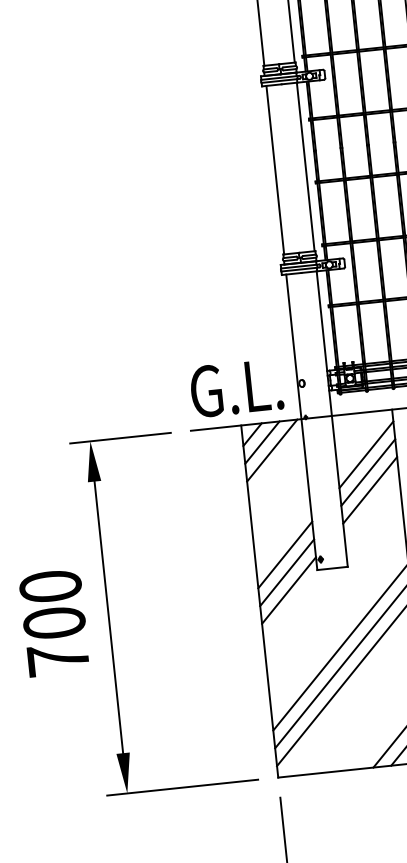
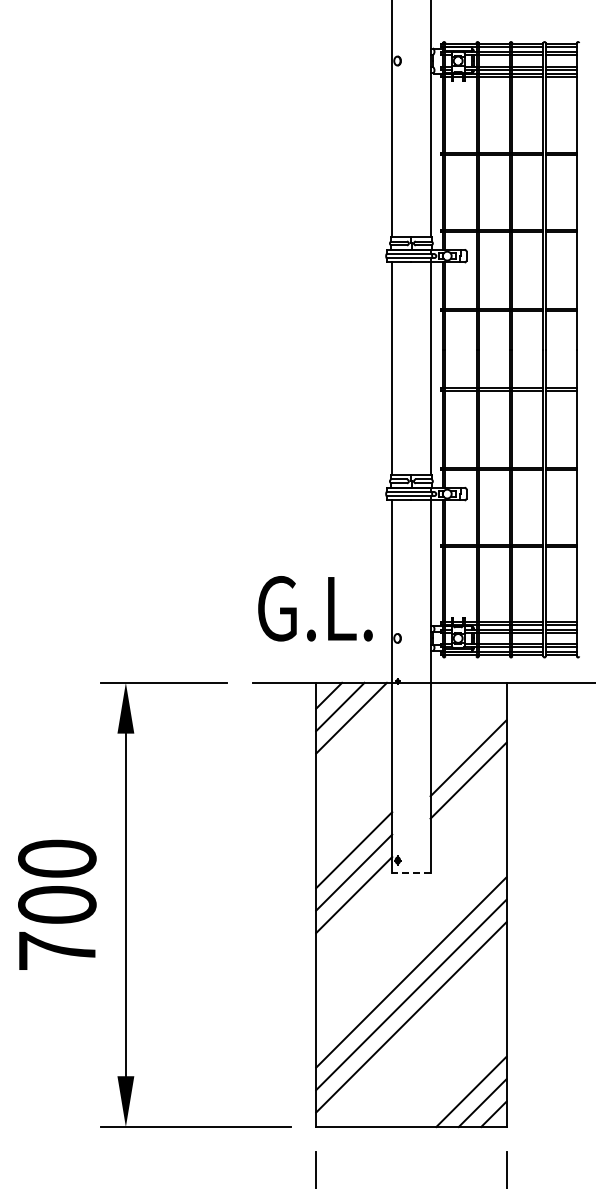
text: (236, 388) -> (315, 608), moved
line: (366, 454) -> (468, 735), removed
line: (331, 568) -> (410, 873), solid -> dashed

